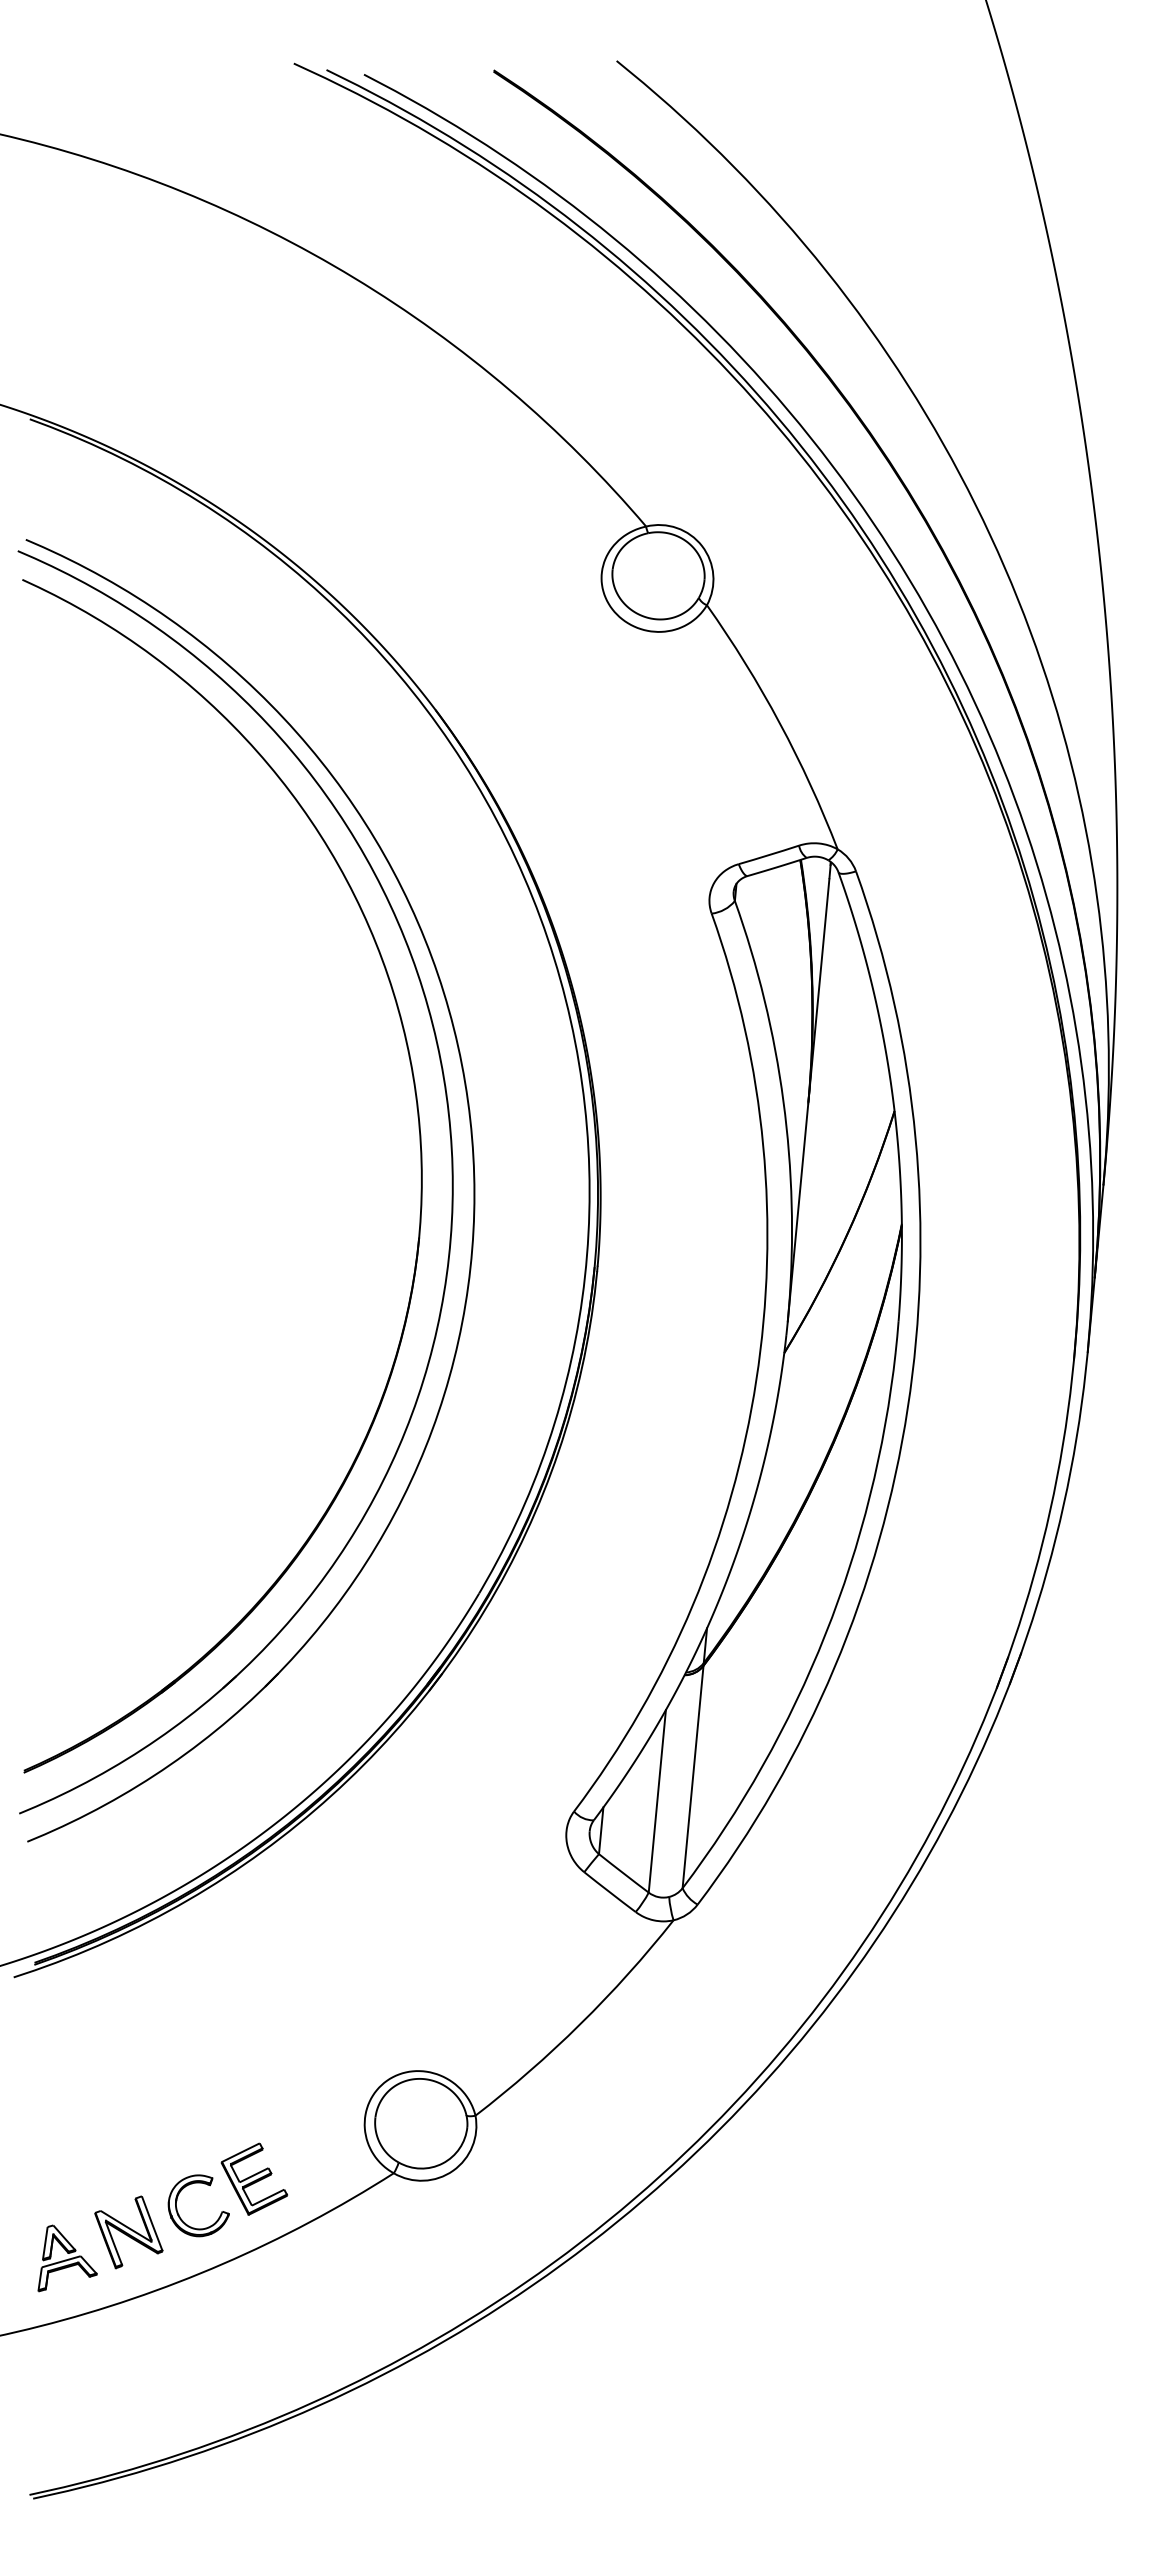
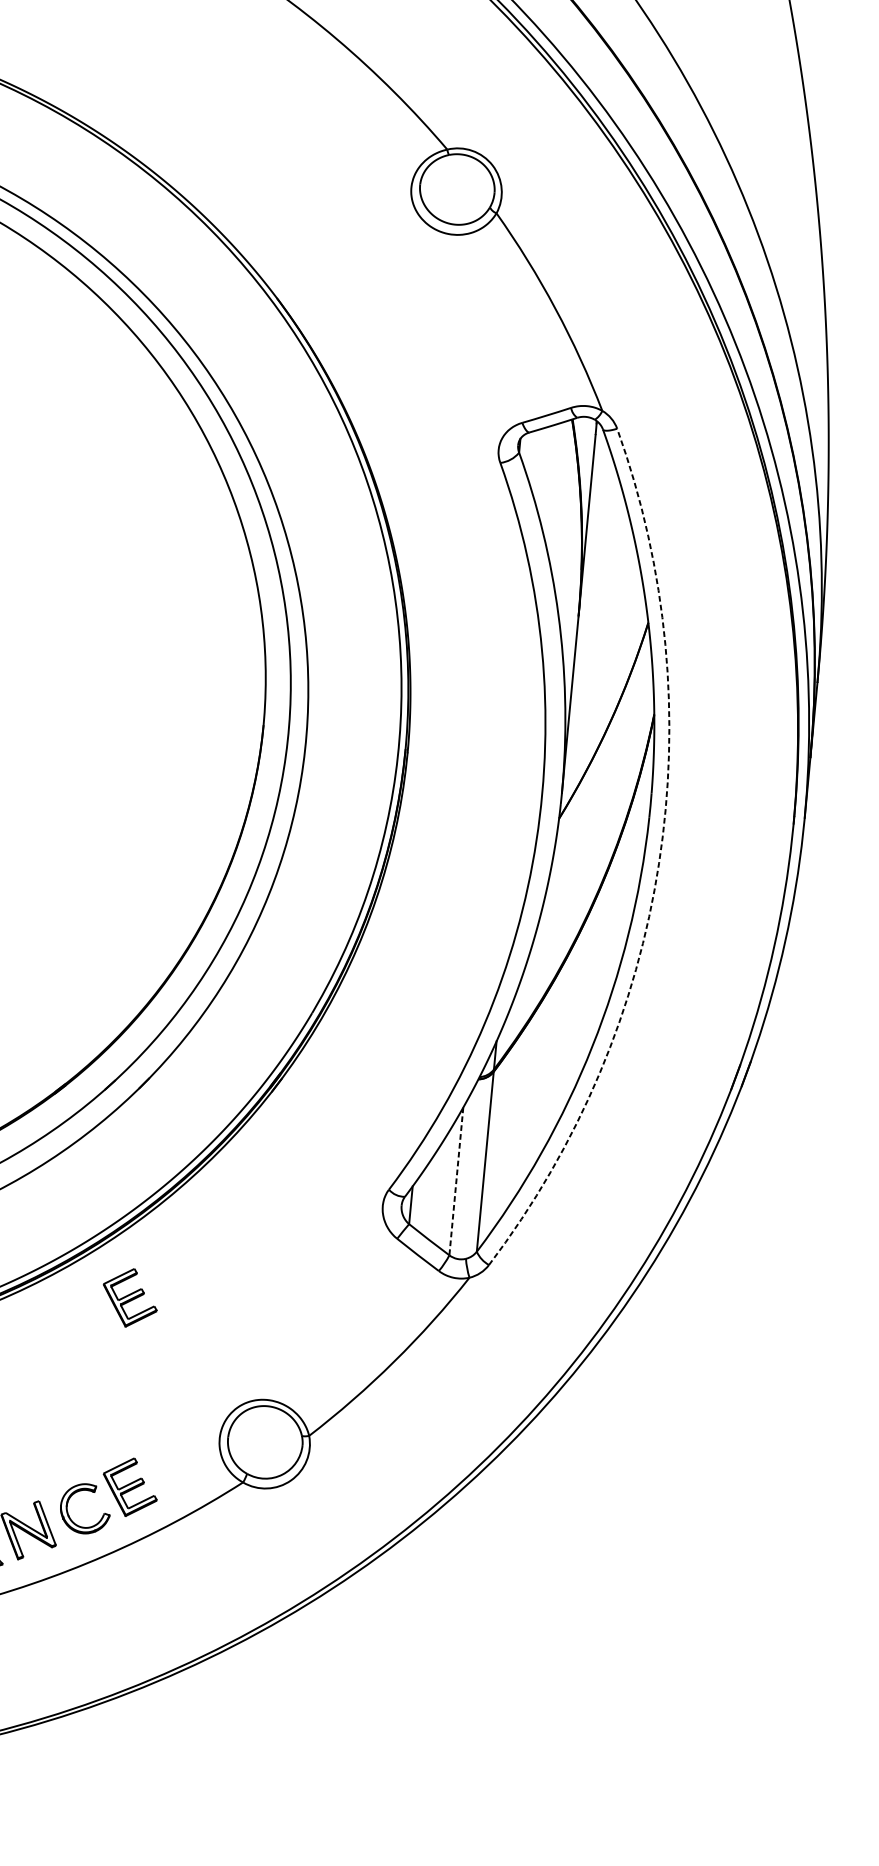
arc: (907, 1408) -> (658, 863), solid -> dashed
line: (657, 1801) -> (456, 1181), solid -> dashed
part: (253, 1944) -> (129, 1297), added

